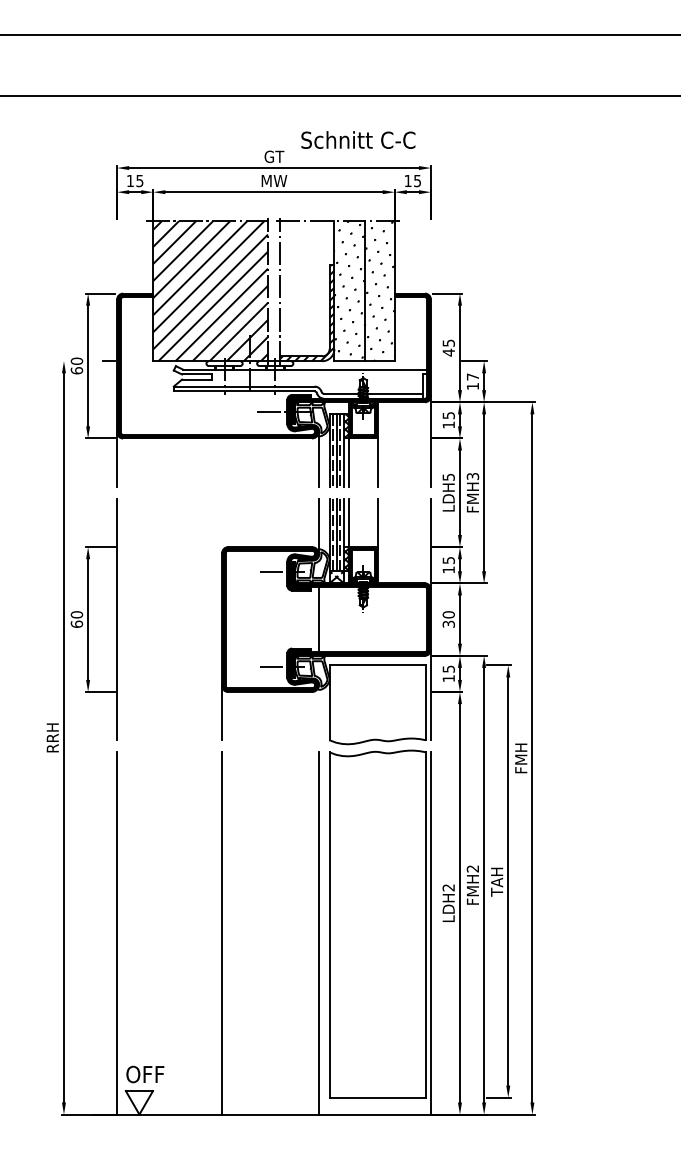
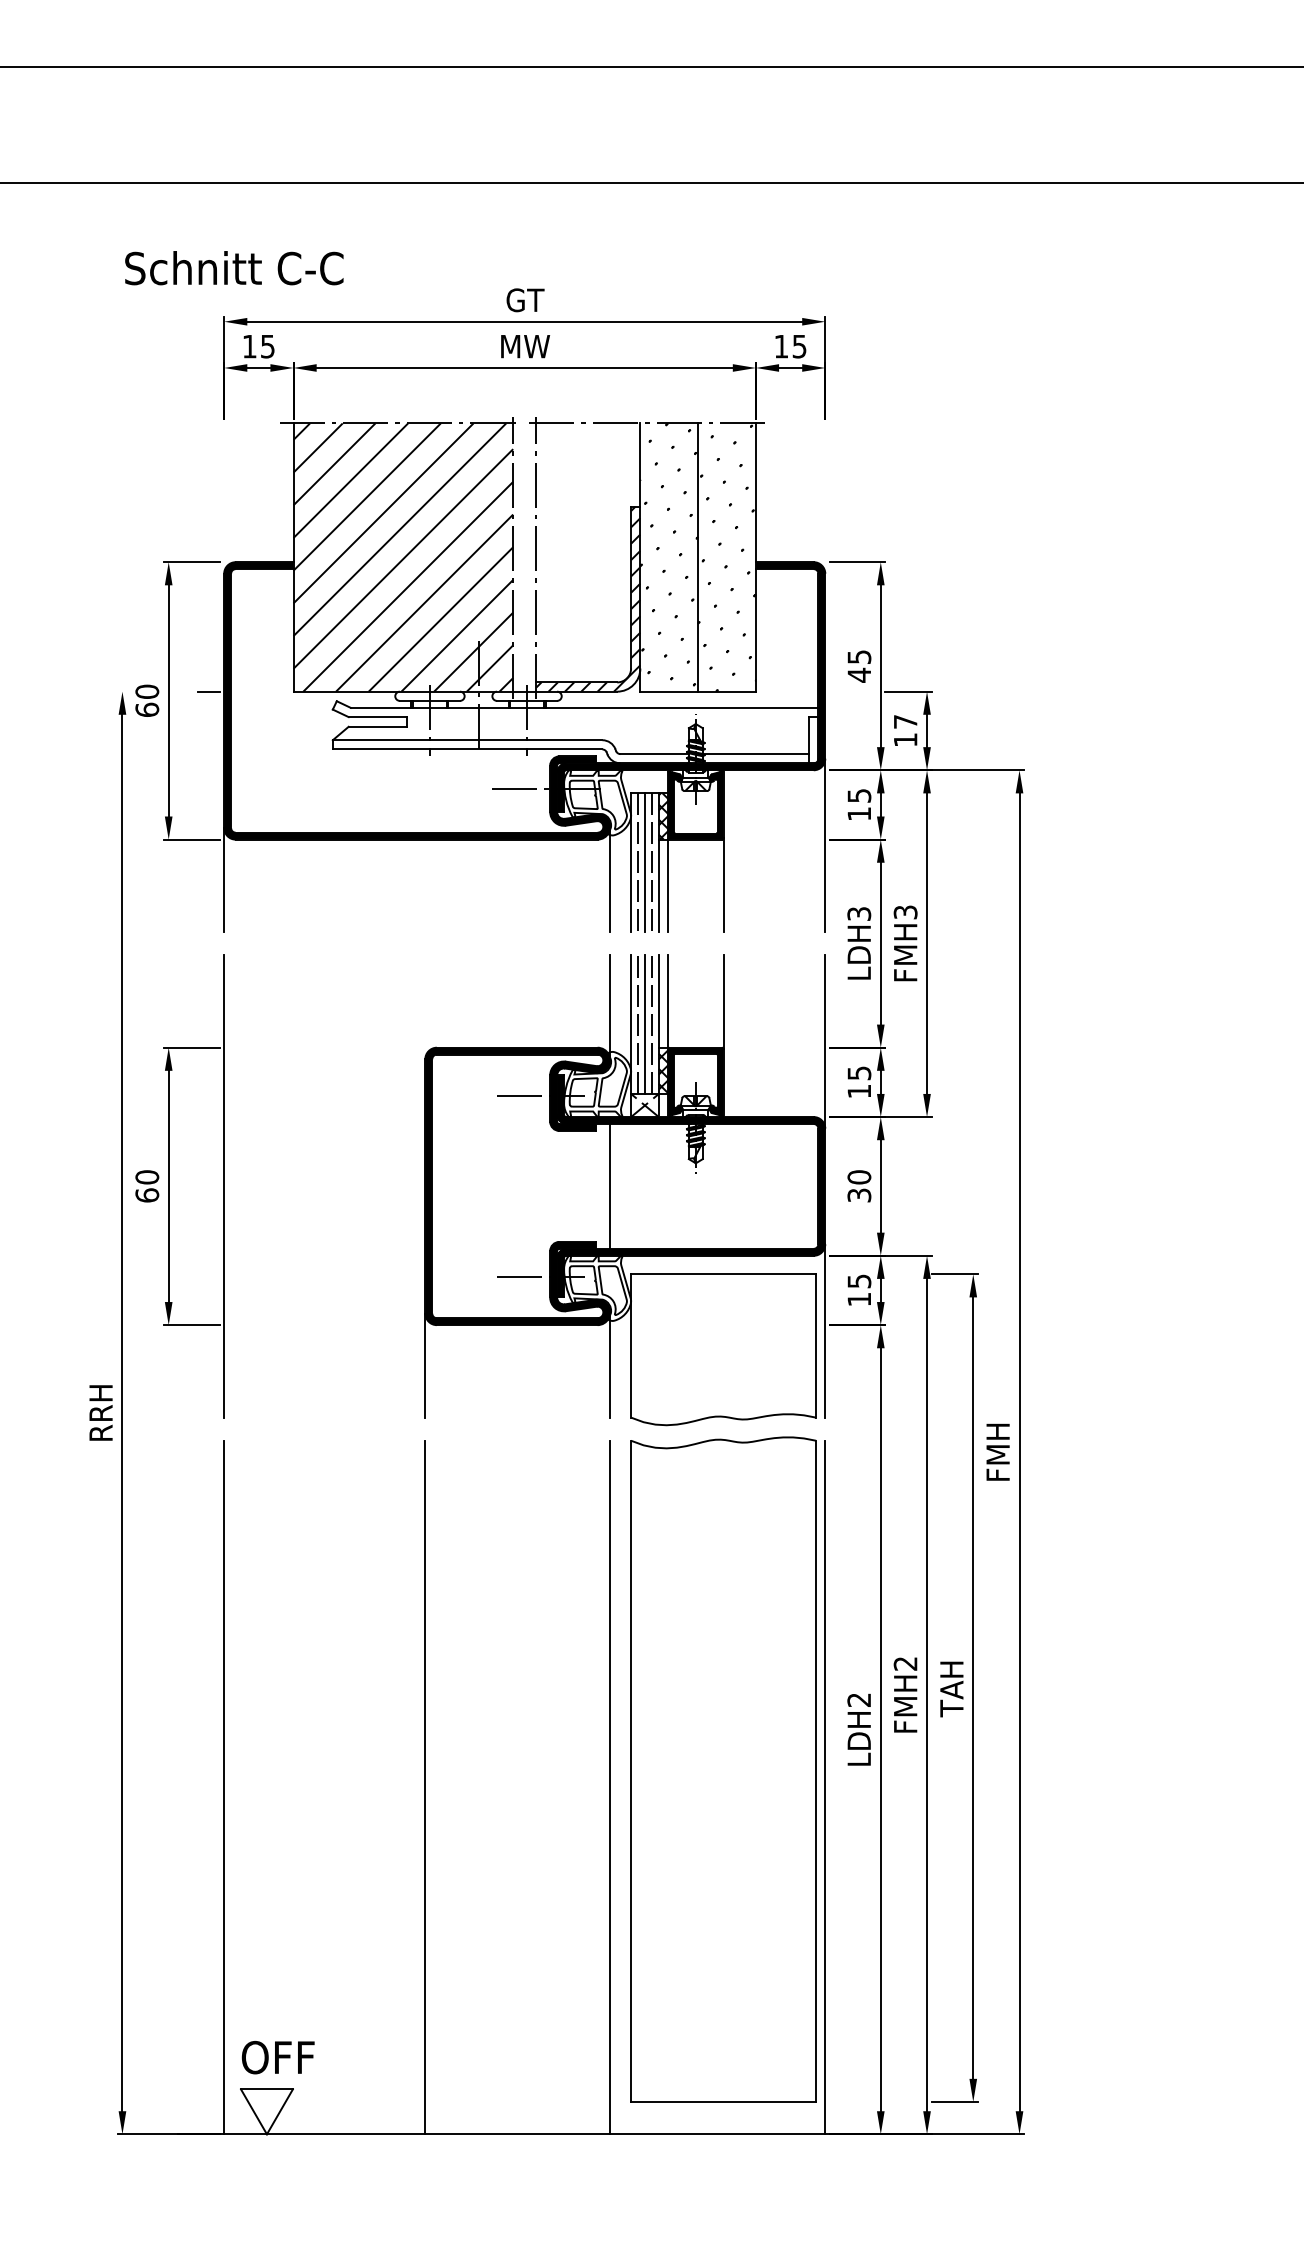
text: (358, 139) -> (234, 267), moved
text: (448, 476) -> (858, 912), LDH5 -> LDH3
line: (318, 712) -> (609, 1364), added

